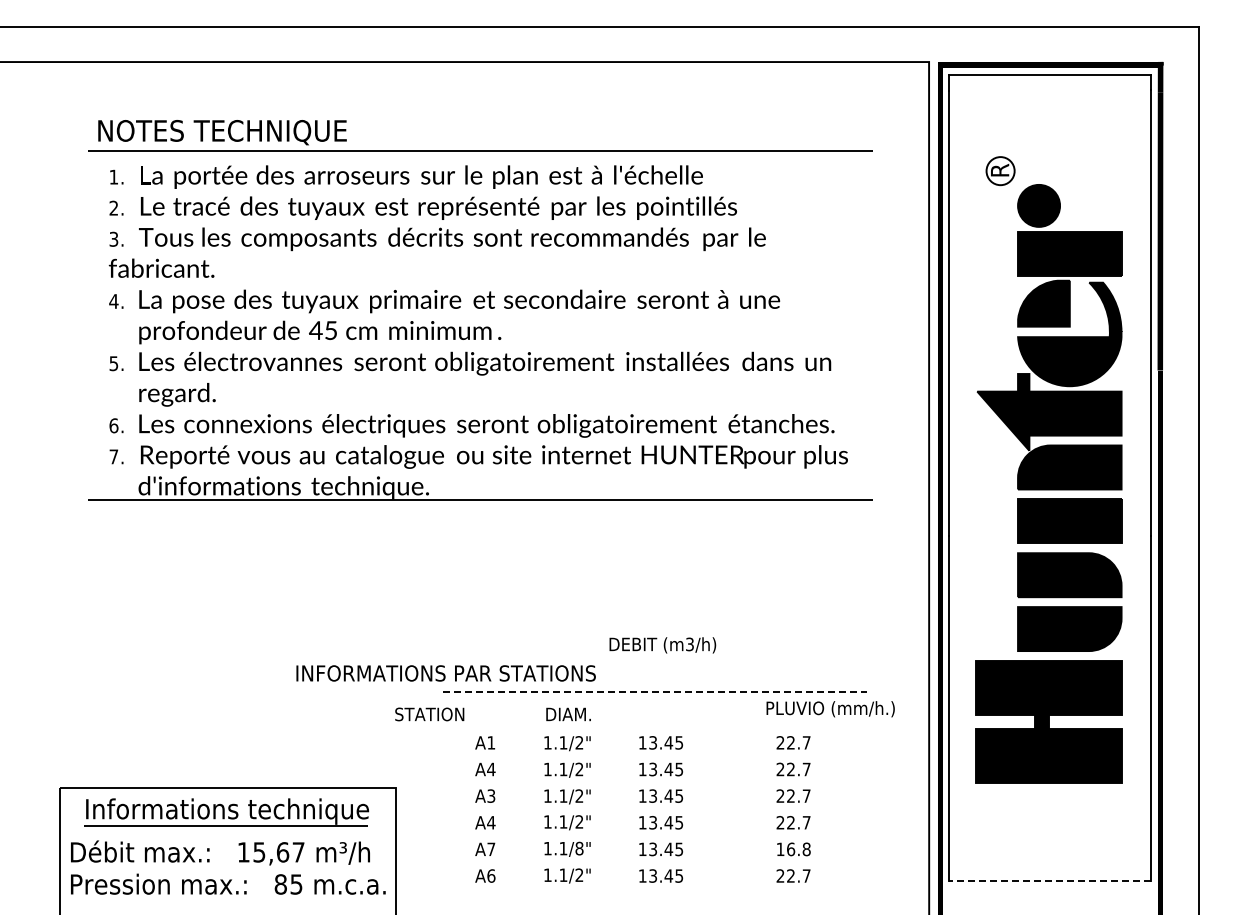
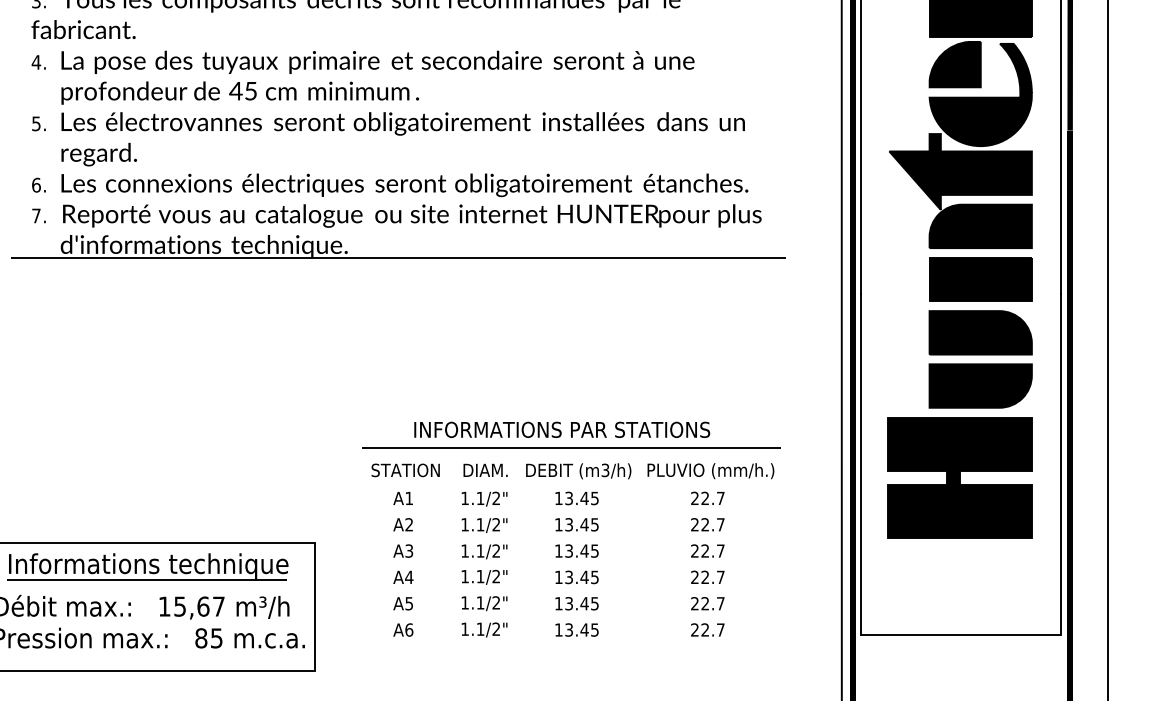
text: (662, 645) -> (578, 471), moved
text: (445, 673) -> (561, 429), moved
line: (655, 692) -> (571, 448), dashed -> solid
text: (830, 709) -> (710, 471), moved
text: (429, 714) -> (405, 470), moved
text: (491, 769) -> (409, 524), A4 -> A2
text: (579, 848) -> (496, 602), 1.1/8" -> 1.1/2"
text: (491, 849) -> (409, 603), A7 -> A5
text: (793, 849) -> (707, 603), 16.8 -> 22.7
line: (1049, 881) -> (960, 635), dashed -> solid

